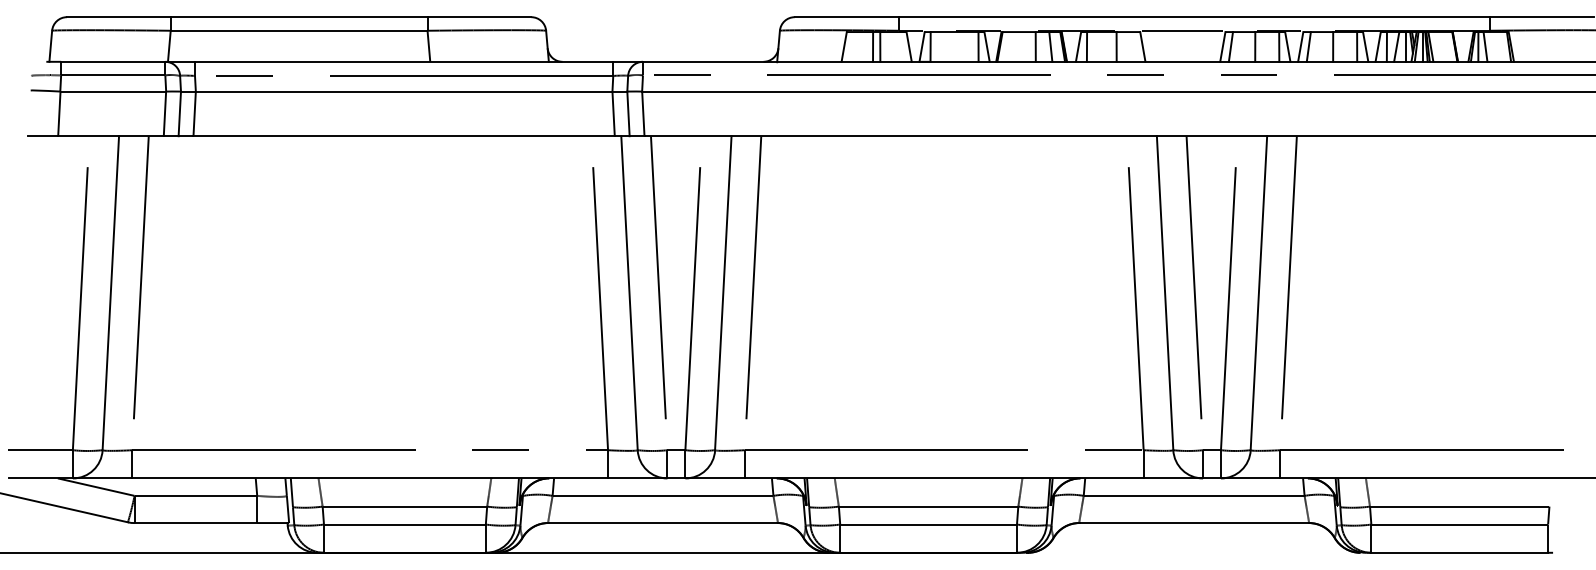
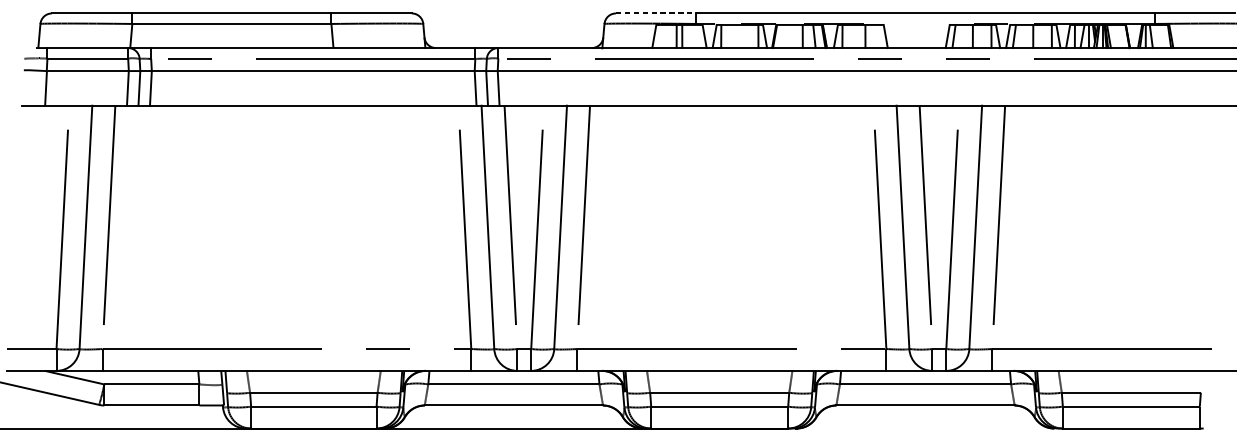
line: (846, 17) -> (656, 13), solid -> dashed
line: (1182, 30) -> (916, 23), removed

